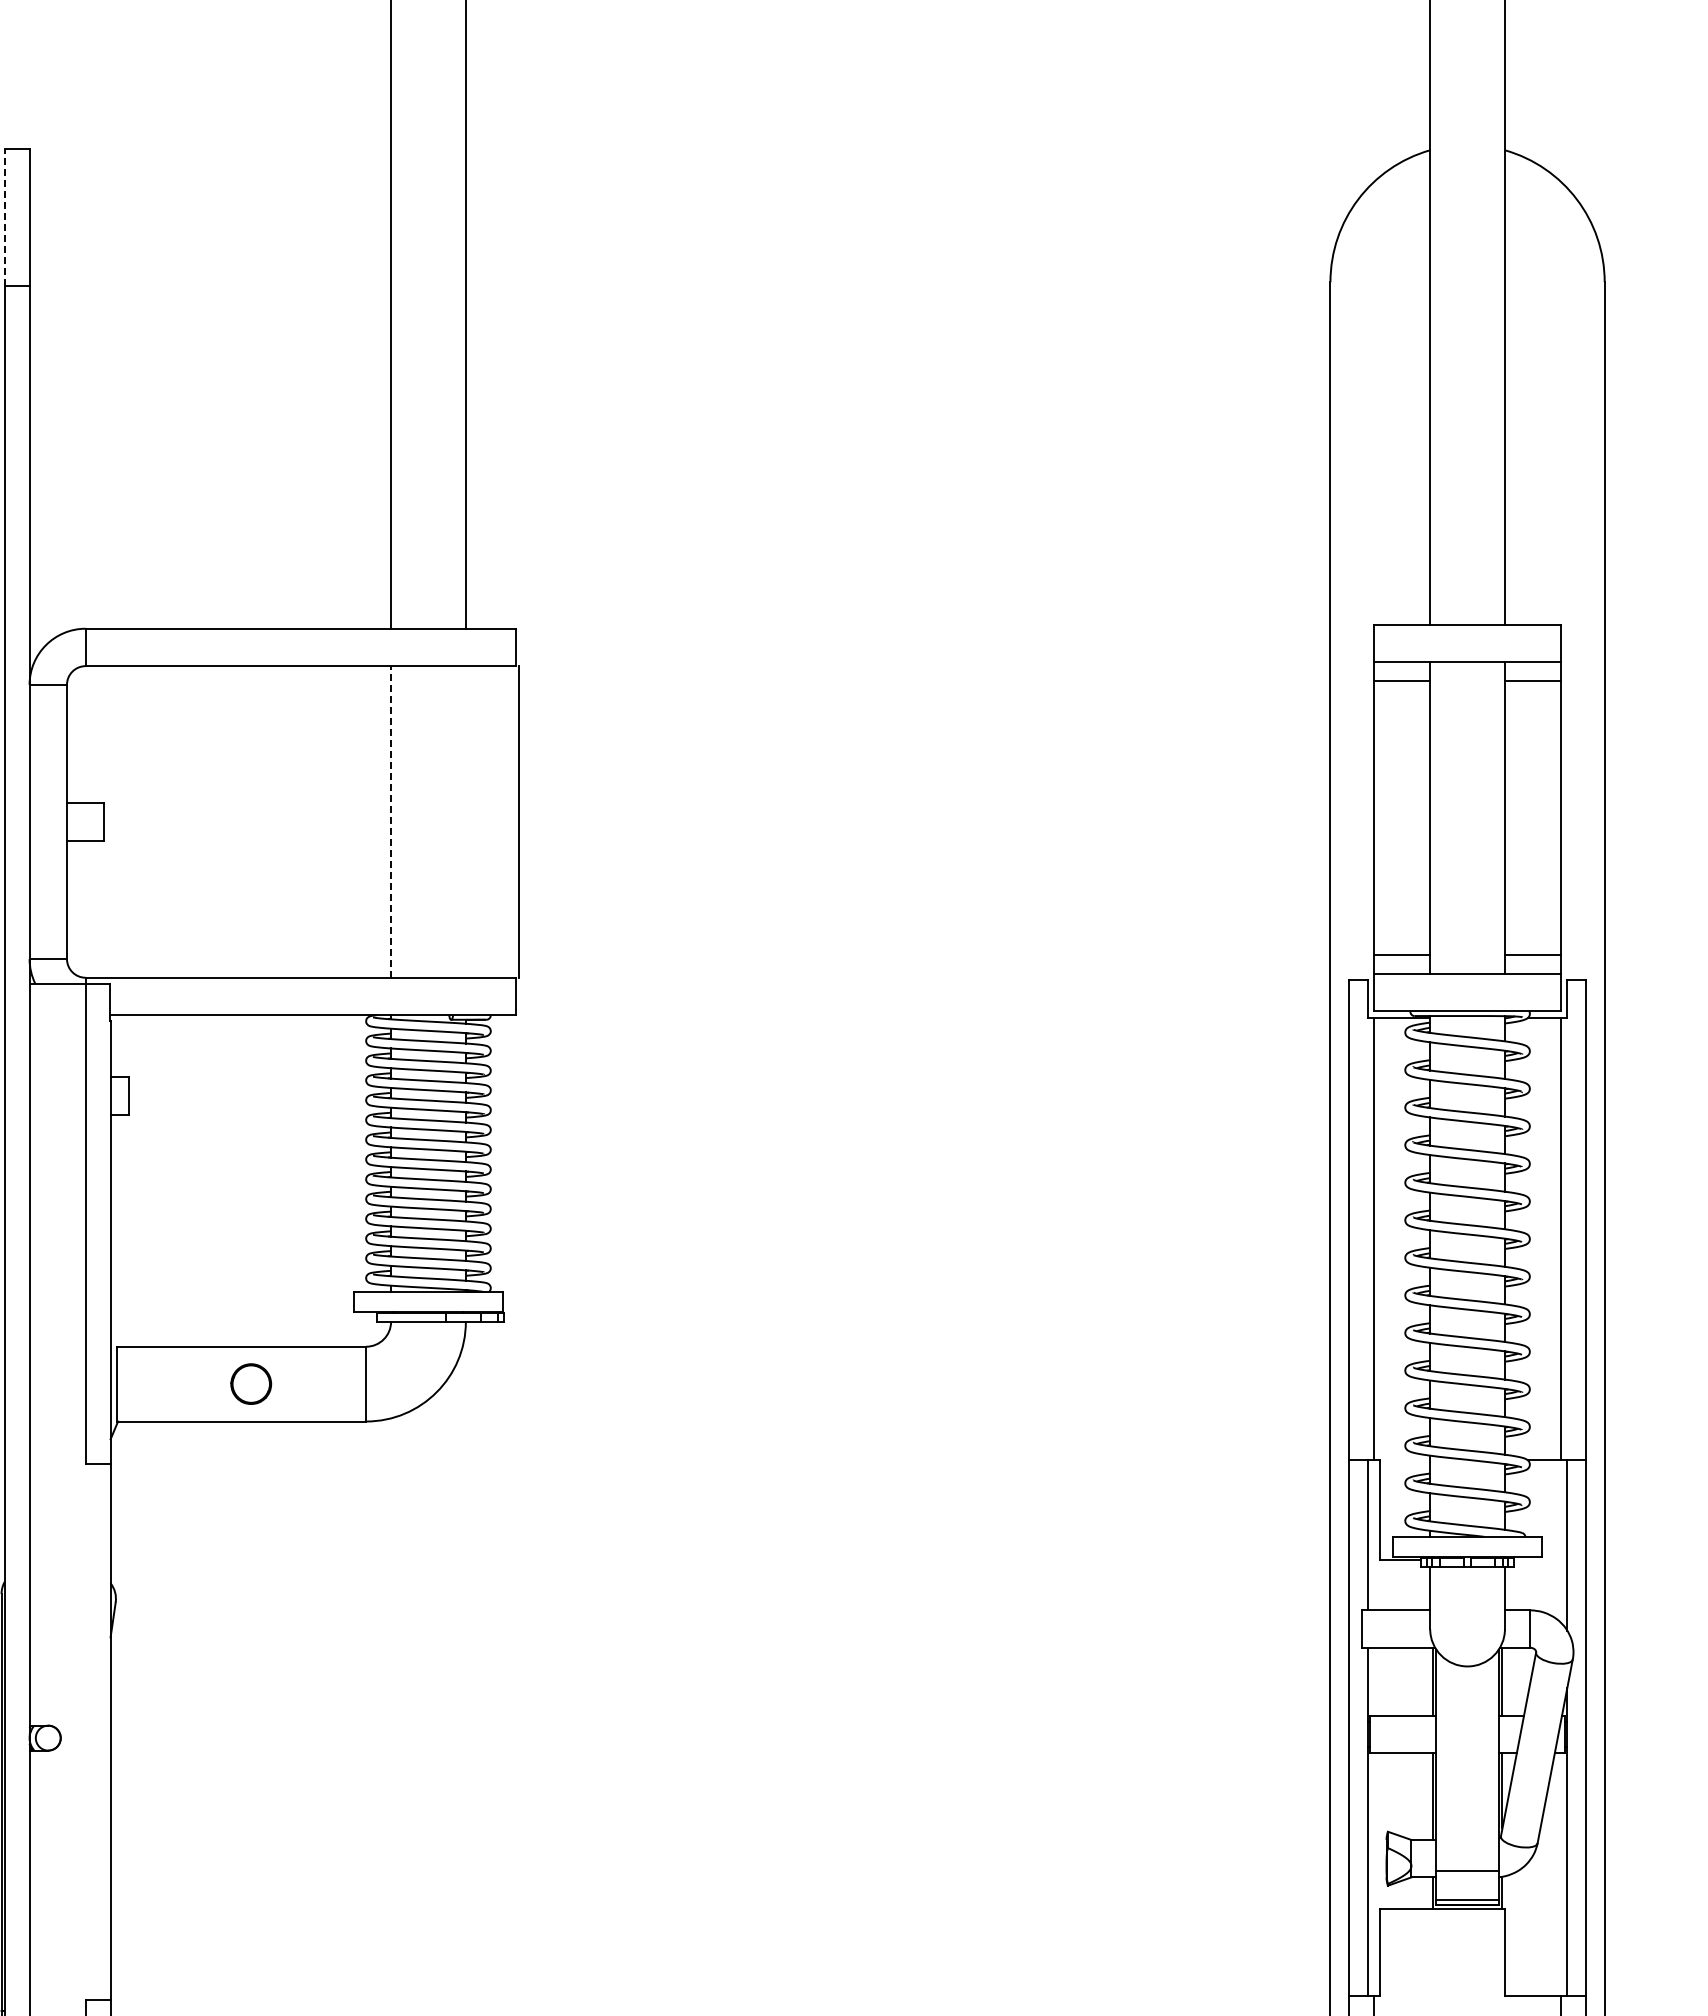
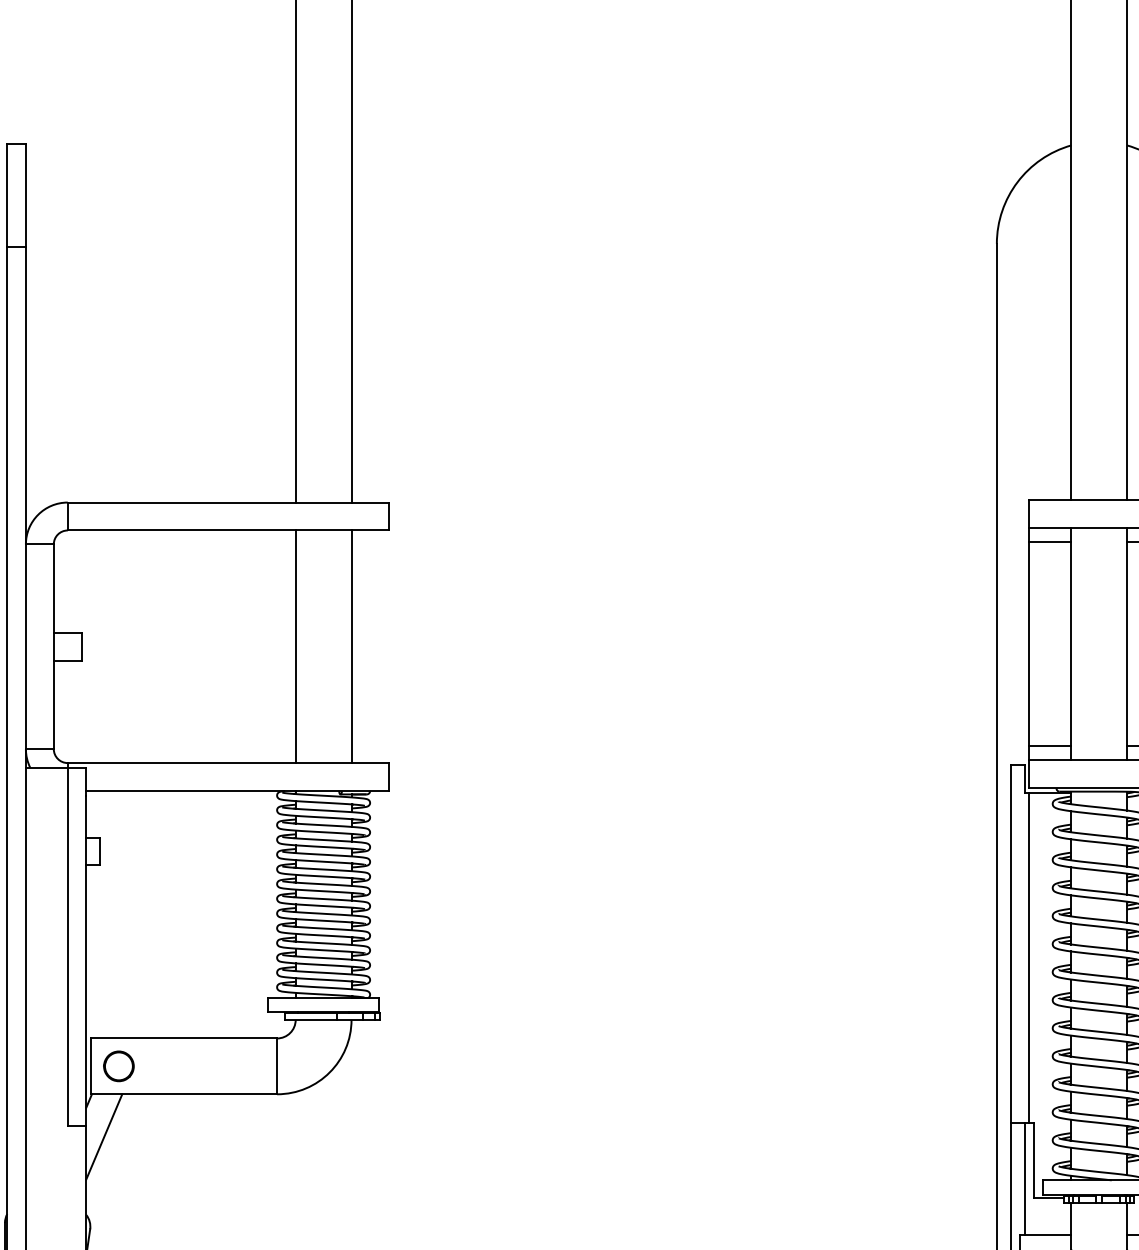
line: (4, 217) -> (7, 195), dashed -> solid
line: (391, 821) -> (296, 646), dashed -> solid
line: (518, 821) -> (351, 646), moved
part: (251, 1383) -> (119, 1065), moved
line: (134, 1478) -> (104, 1136), added

